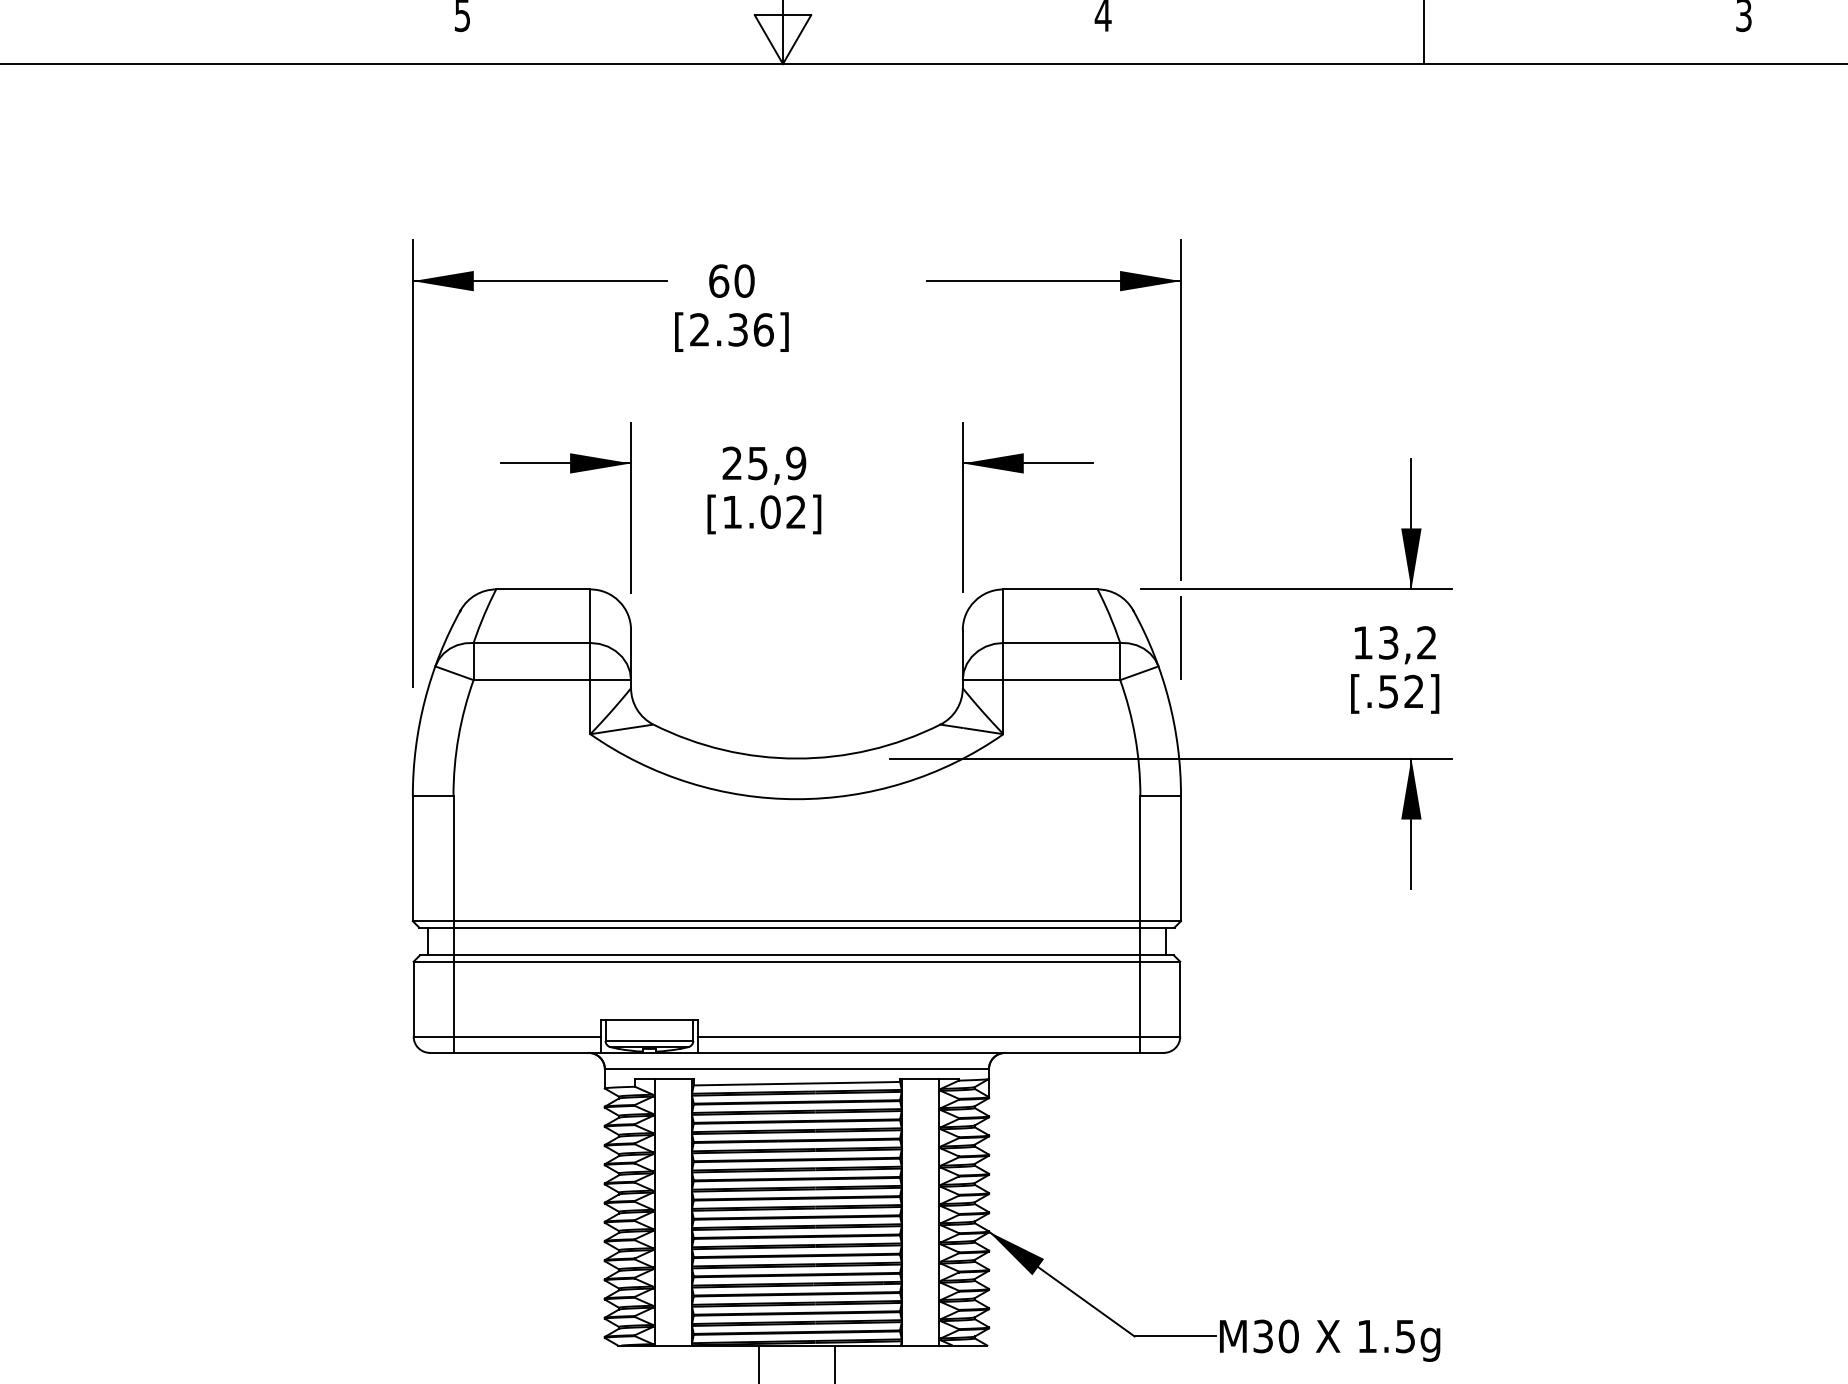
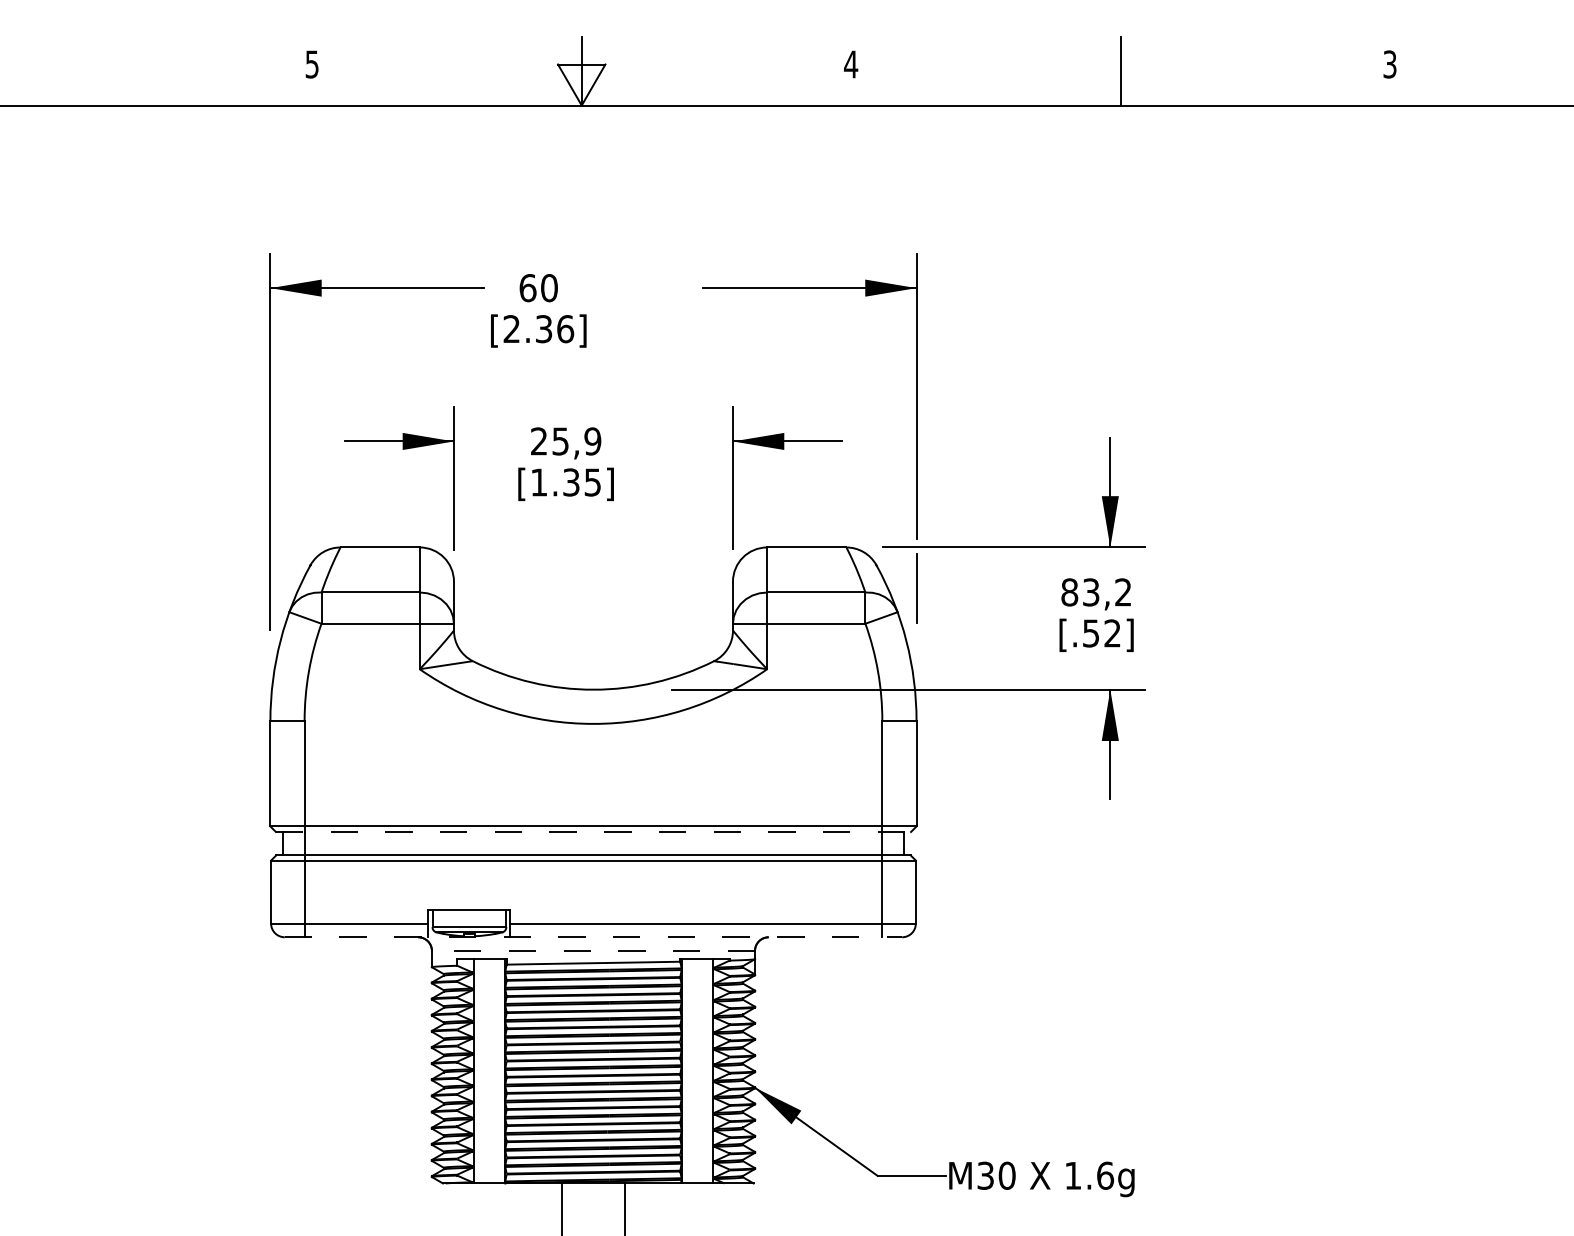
text: (782, 512) -> (581, 482), [1.02] -> [1.35]
text: (1362, 642) -> (1069, 592), 13,2 -> 83,2
line: (796, 927) -> (593, 831), solid -> dashed
line: (796, 1053) -> (593, 937), solid -> dashed
line: (796, 1068) -> (593, 950), solid -> dashed
text: (1405, 1336) -> (1105, 1175), 1.5g -> 1.6g

